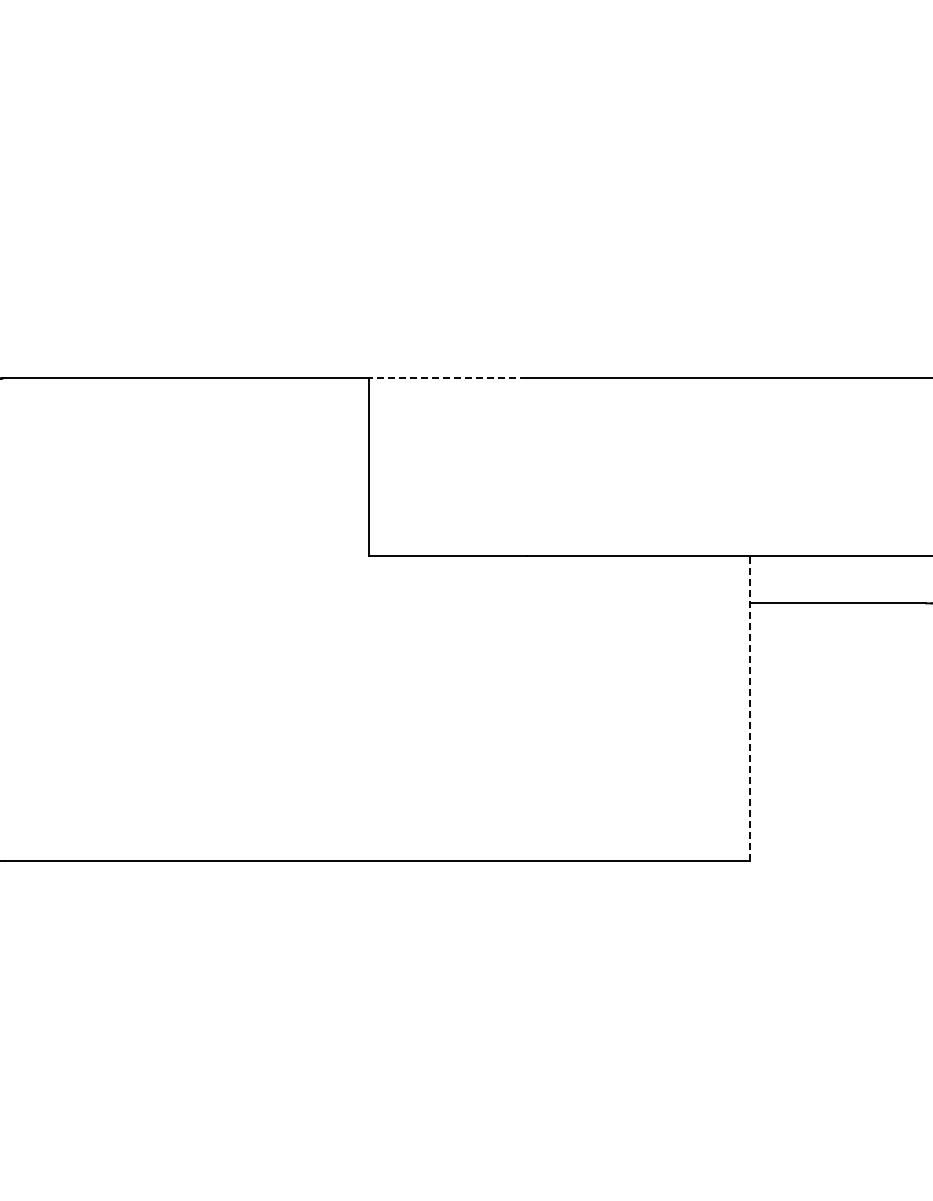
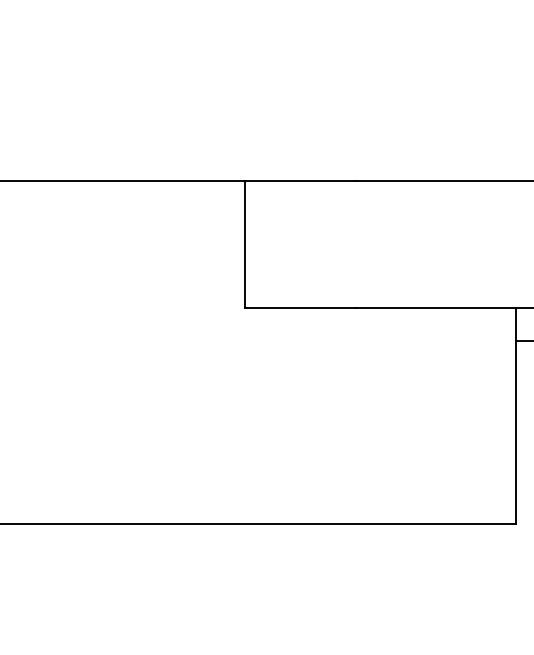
line: (448, 377) -> (301, 181), dashed -> solid
line: (749, 708) -> (515, 415), dashed -> solid

